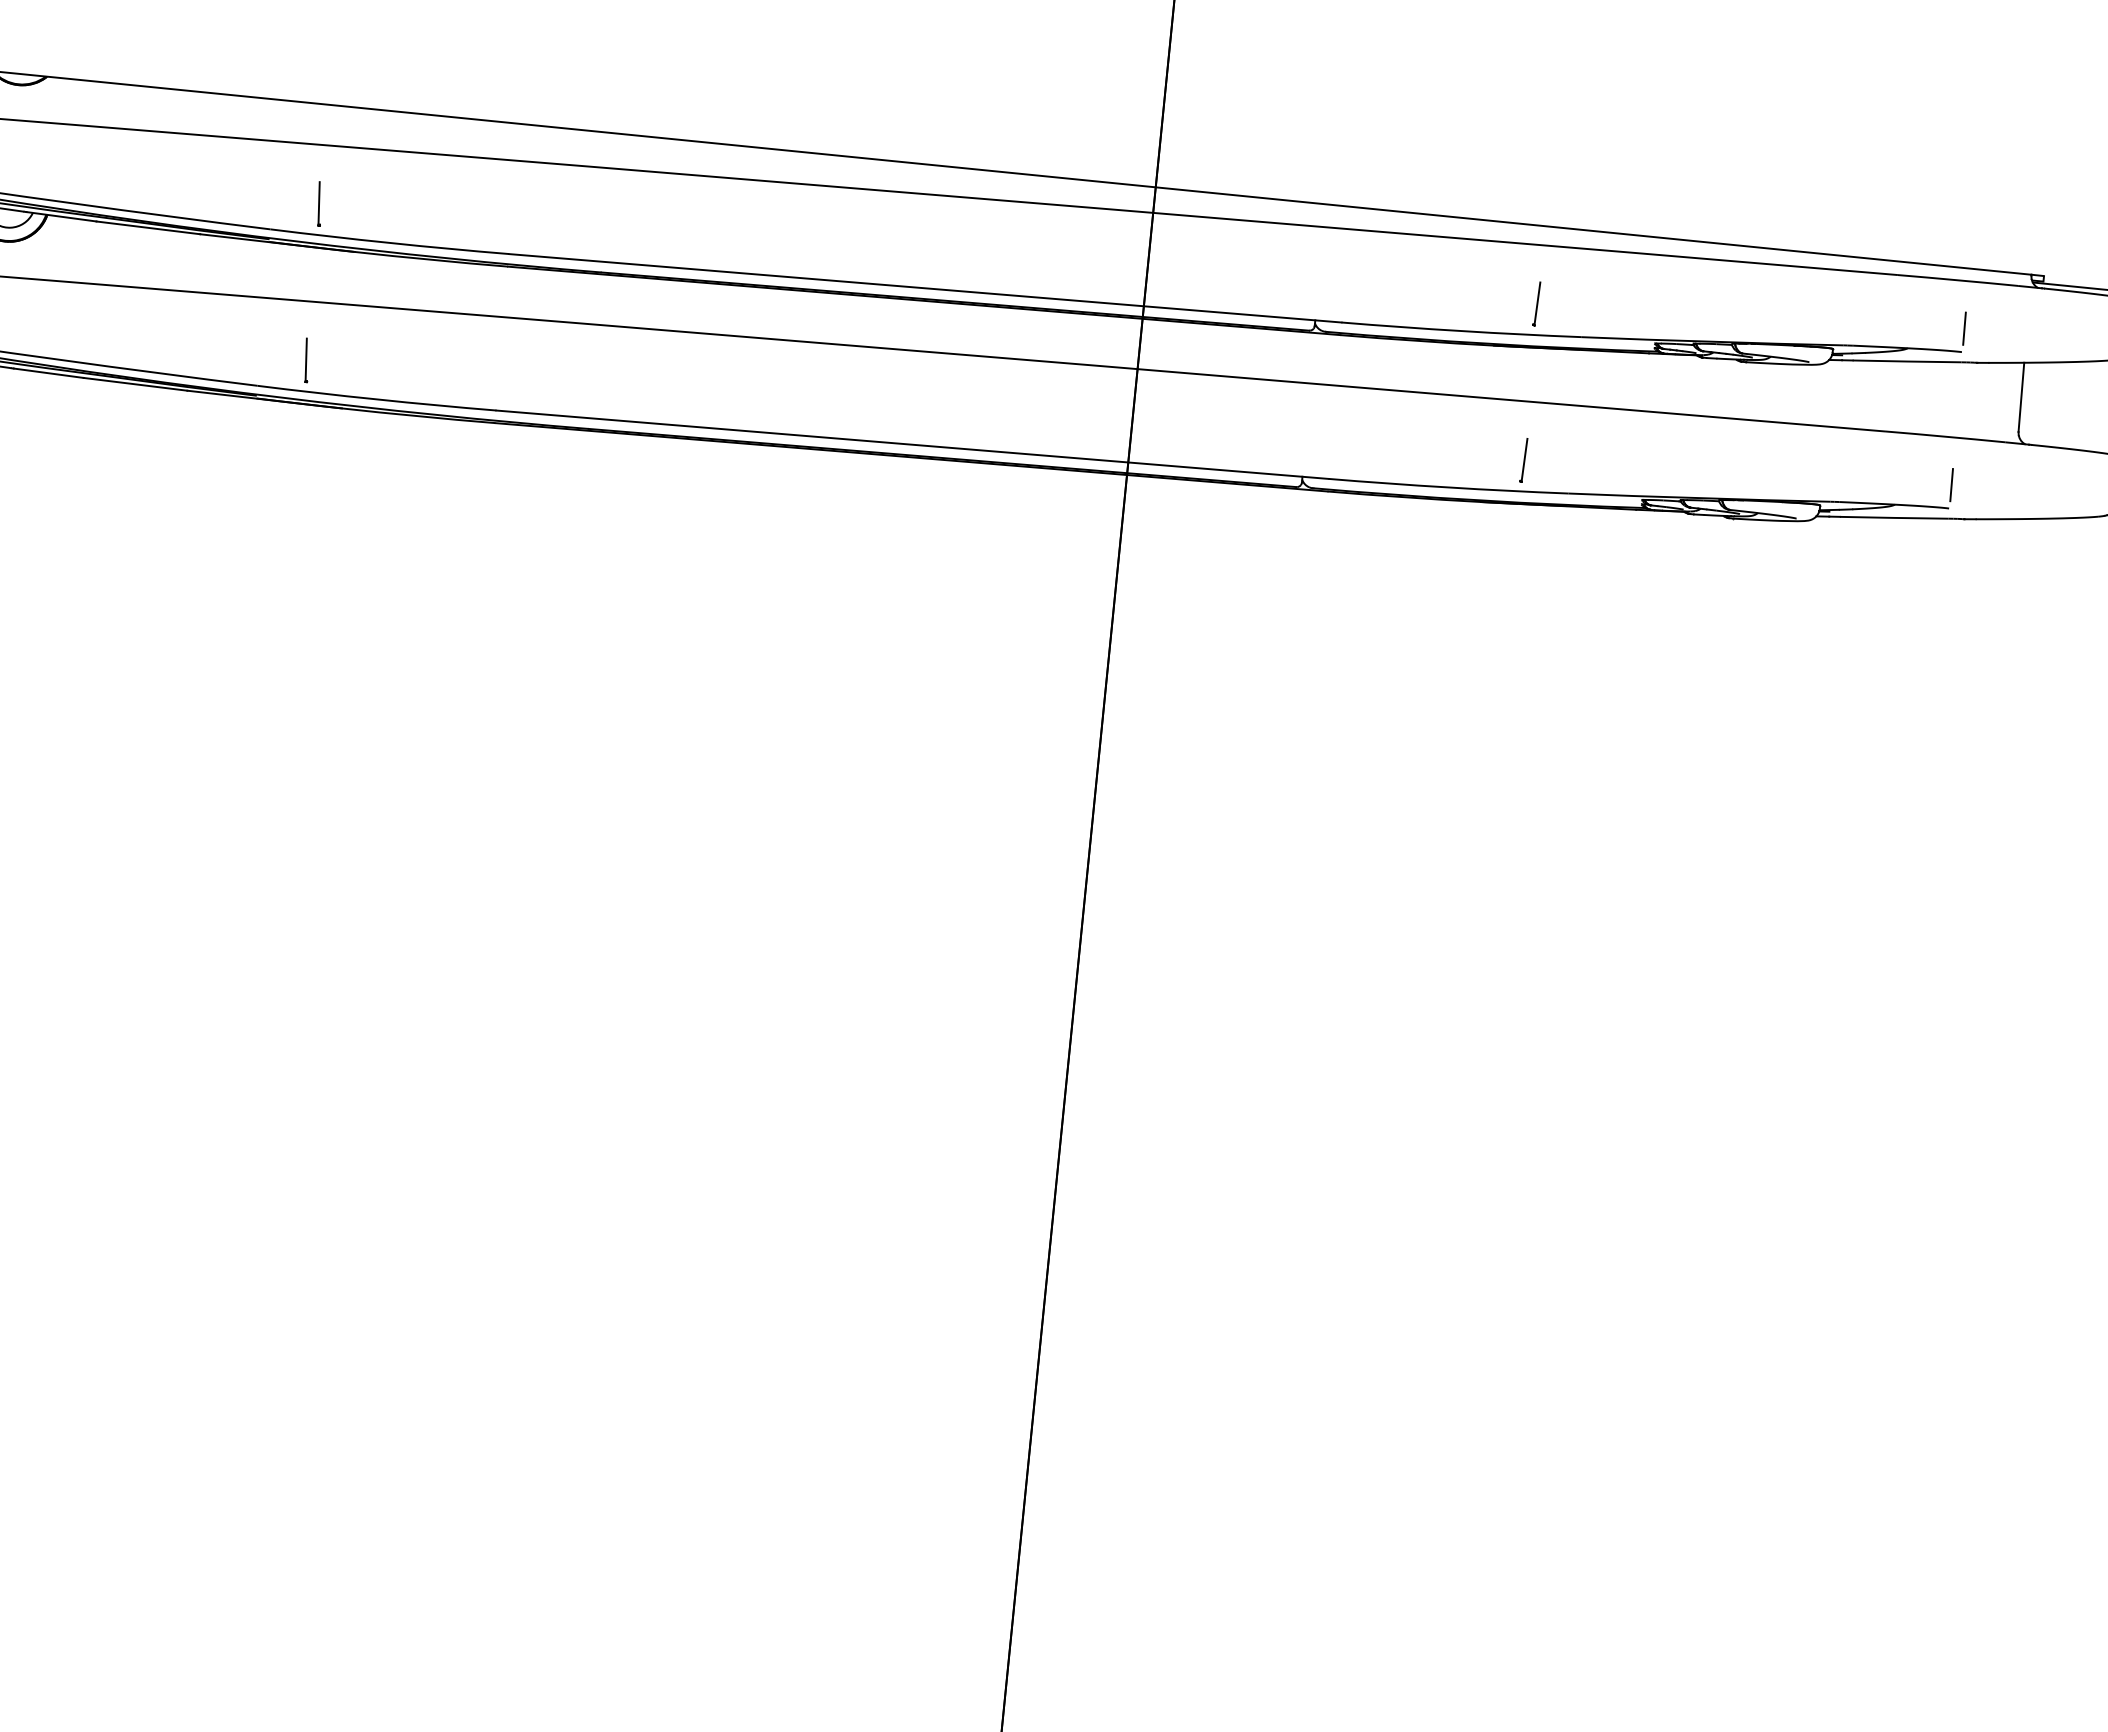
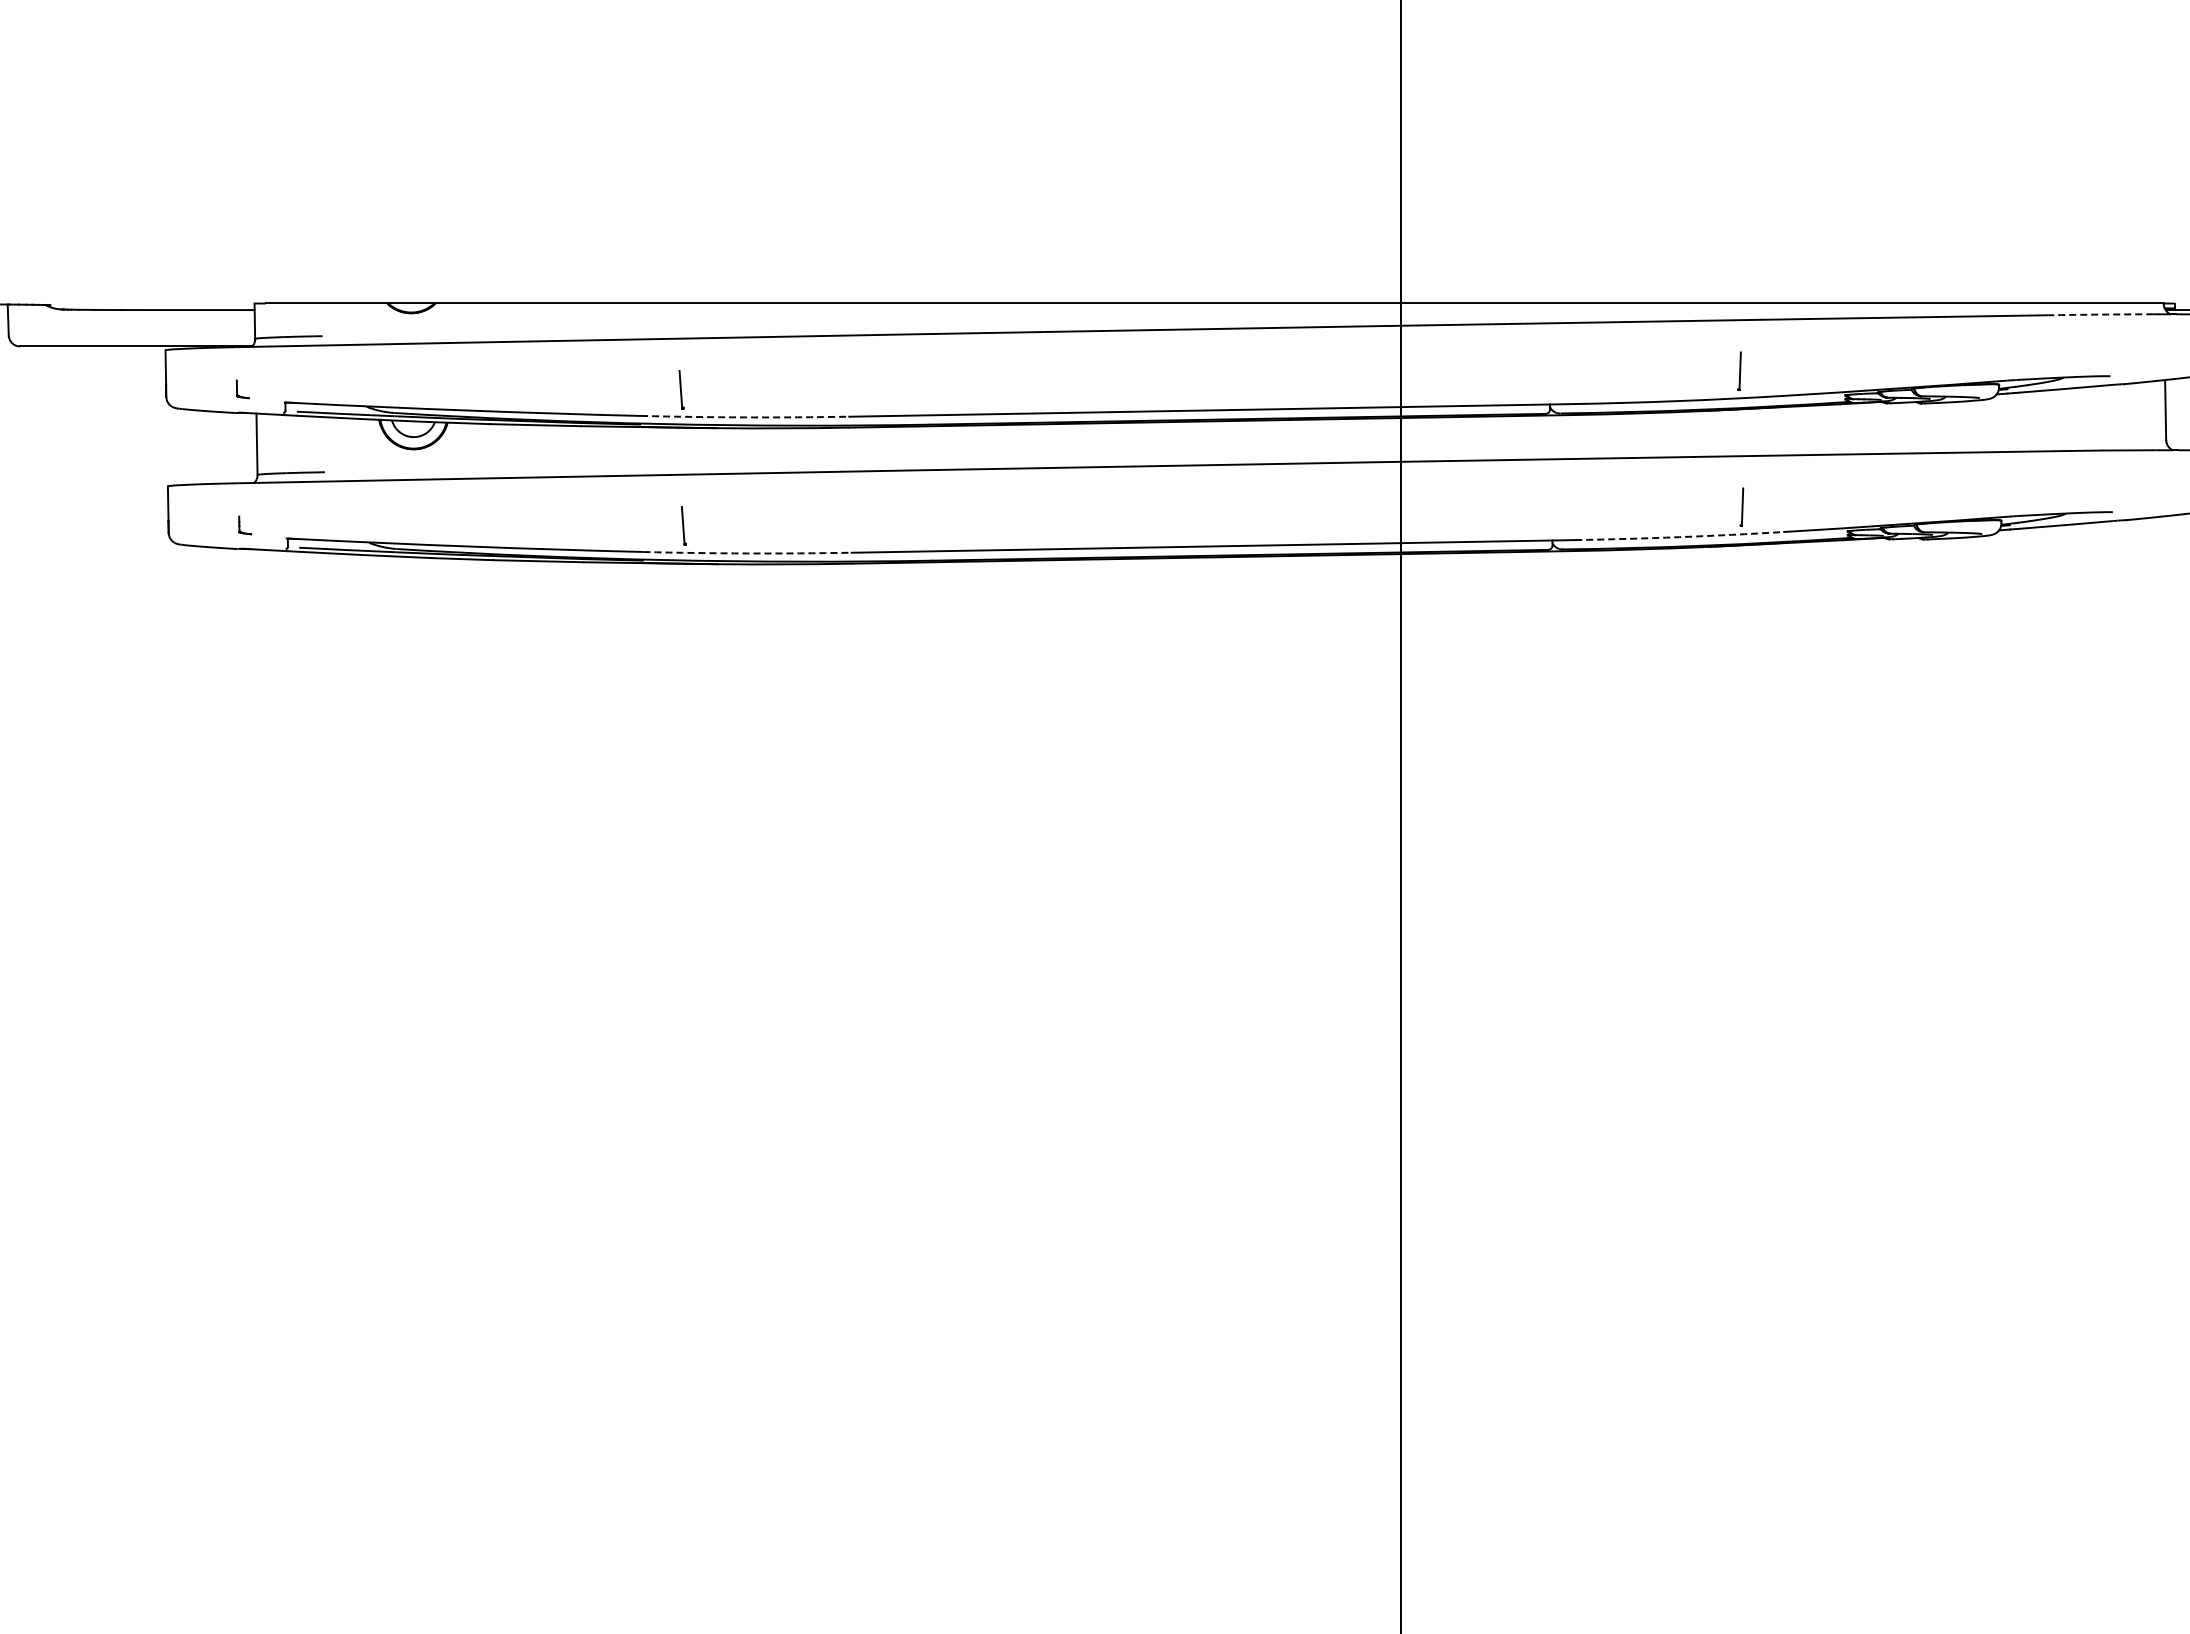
arc: (390, 243) -> (745, 417), solid -> dashed
arc: (1957, 280) -> (2100, 314), solid -> dashed
line: (1964, 328) -> (2110, 355), removed
arc: (376, 399) -> (747, 553), solid -> dashed
line: (1951, 484) -> (2112, 491), removed
arc: (1448, 487) -> (1679, 537), solid -> dashed

